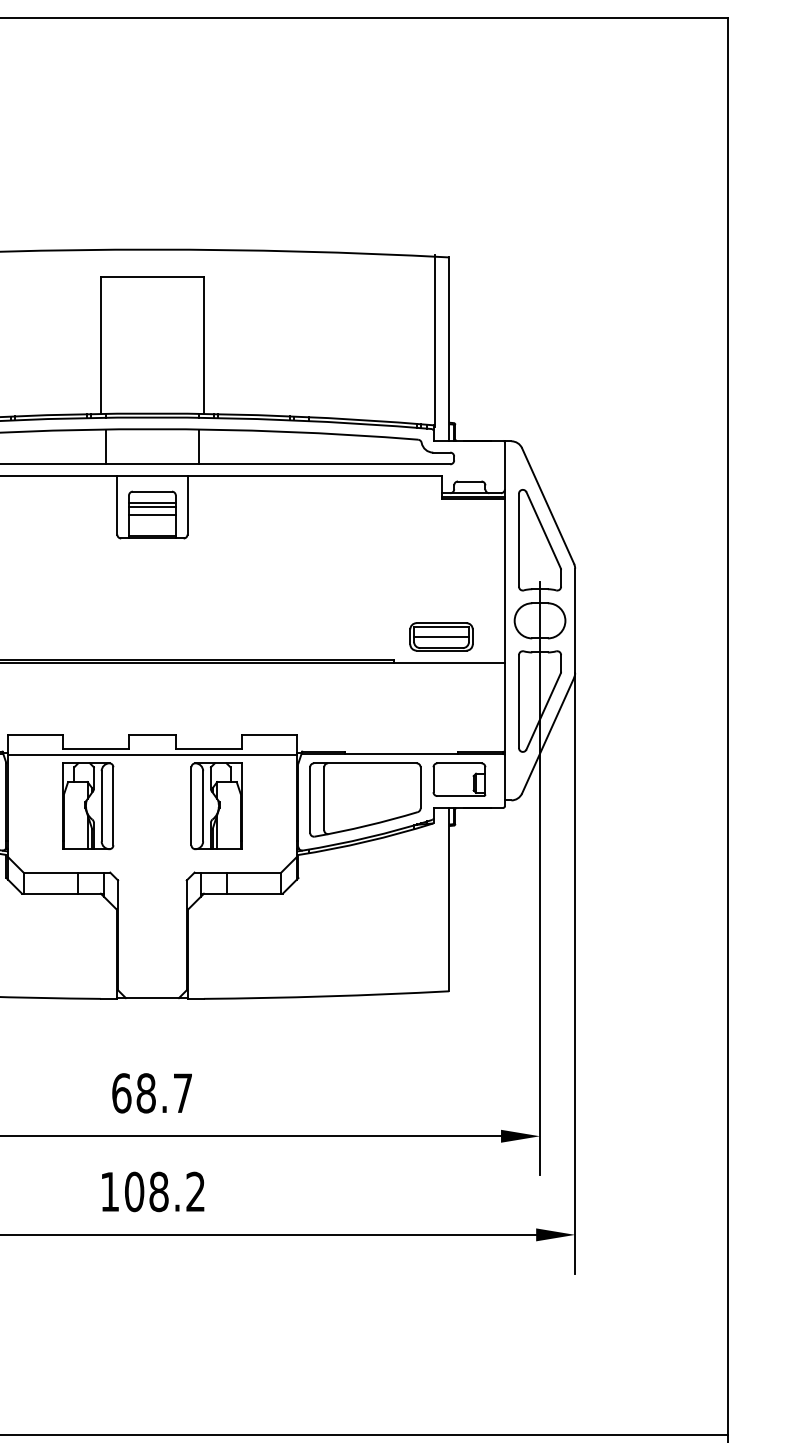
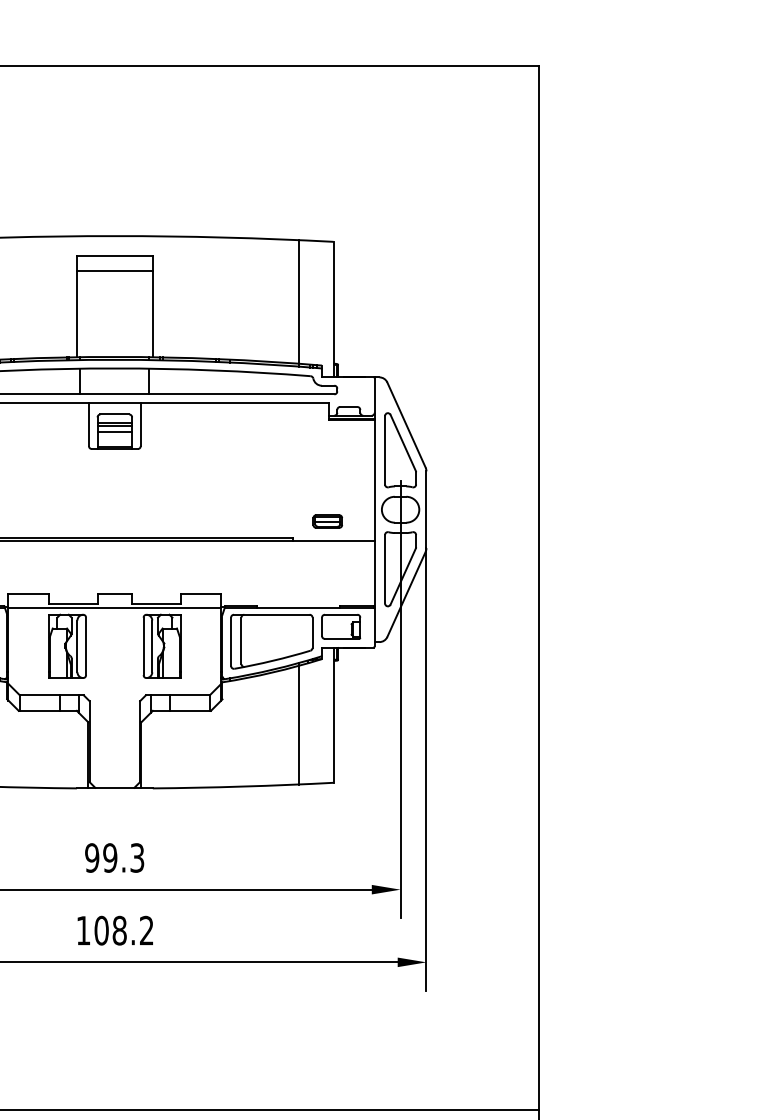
line: (151, 296) -> (114, 270), added
line: (435, 341) -> (299, 303), moved
part: (440, 636) -> (327, 521), size x0.62
line: (402, 910) -> (299, 723), added
text: (151, 1092) -> (114, 857), 68.7 -> 99.3

